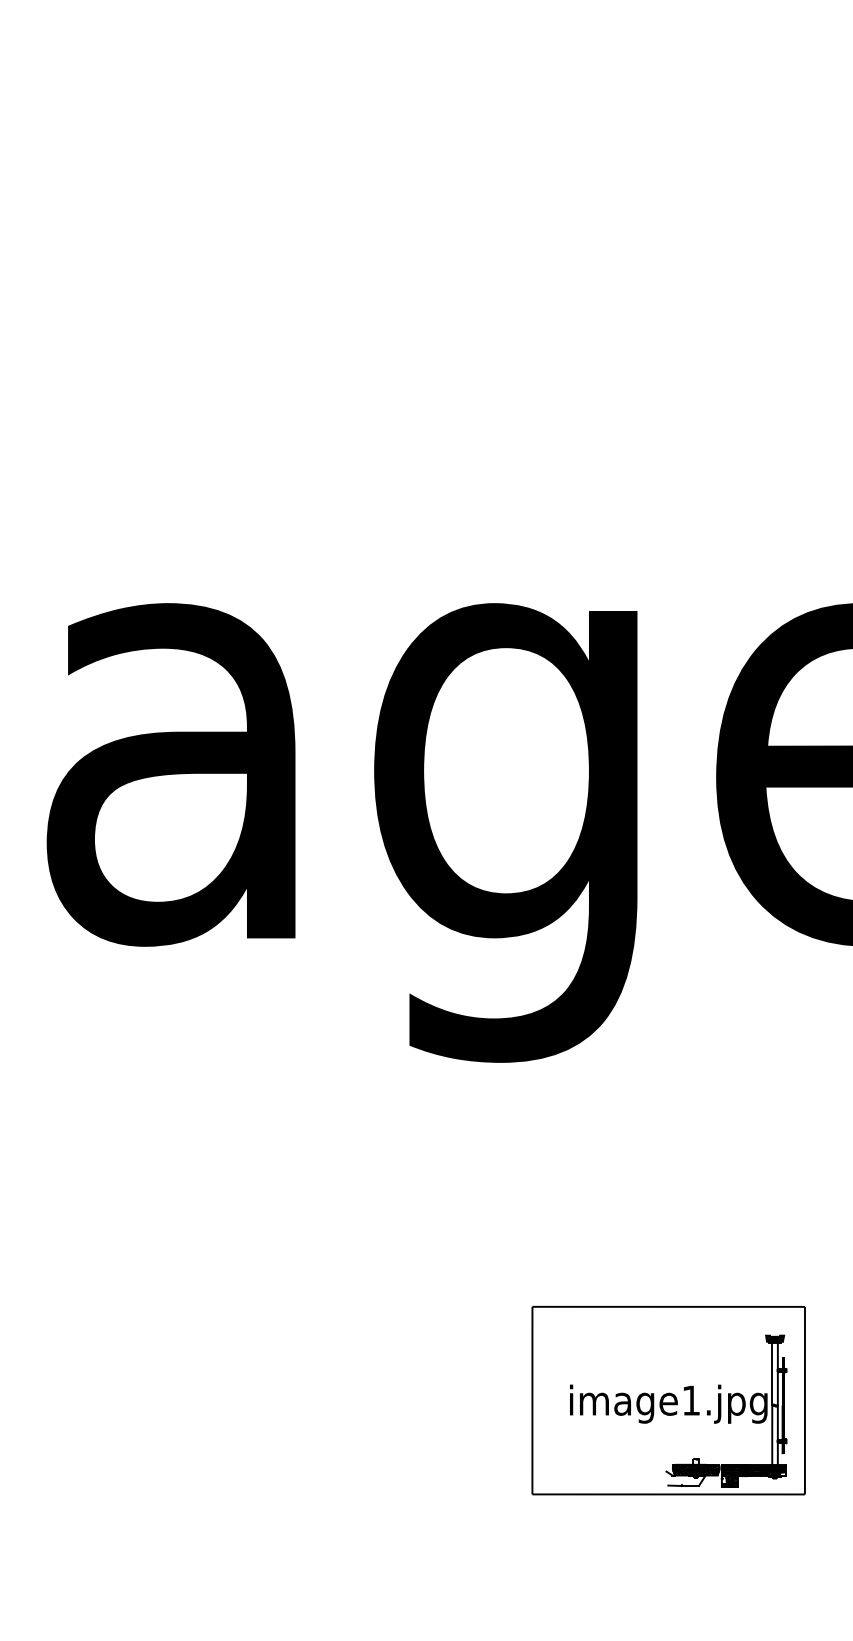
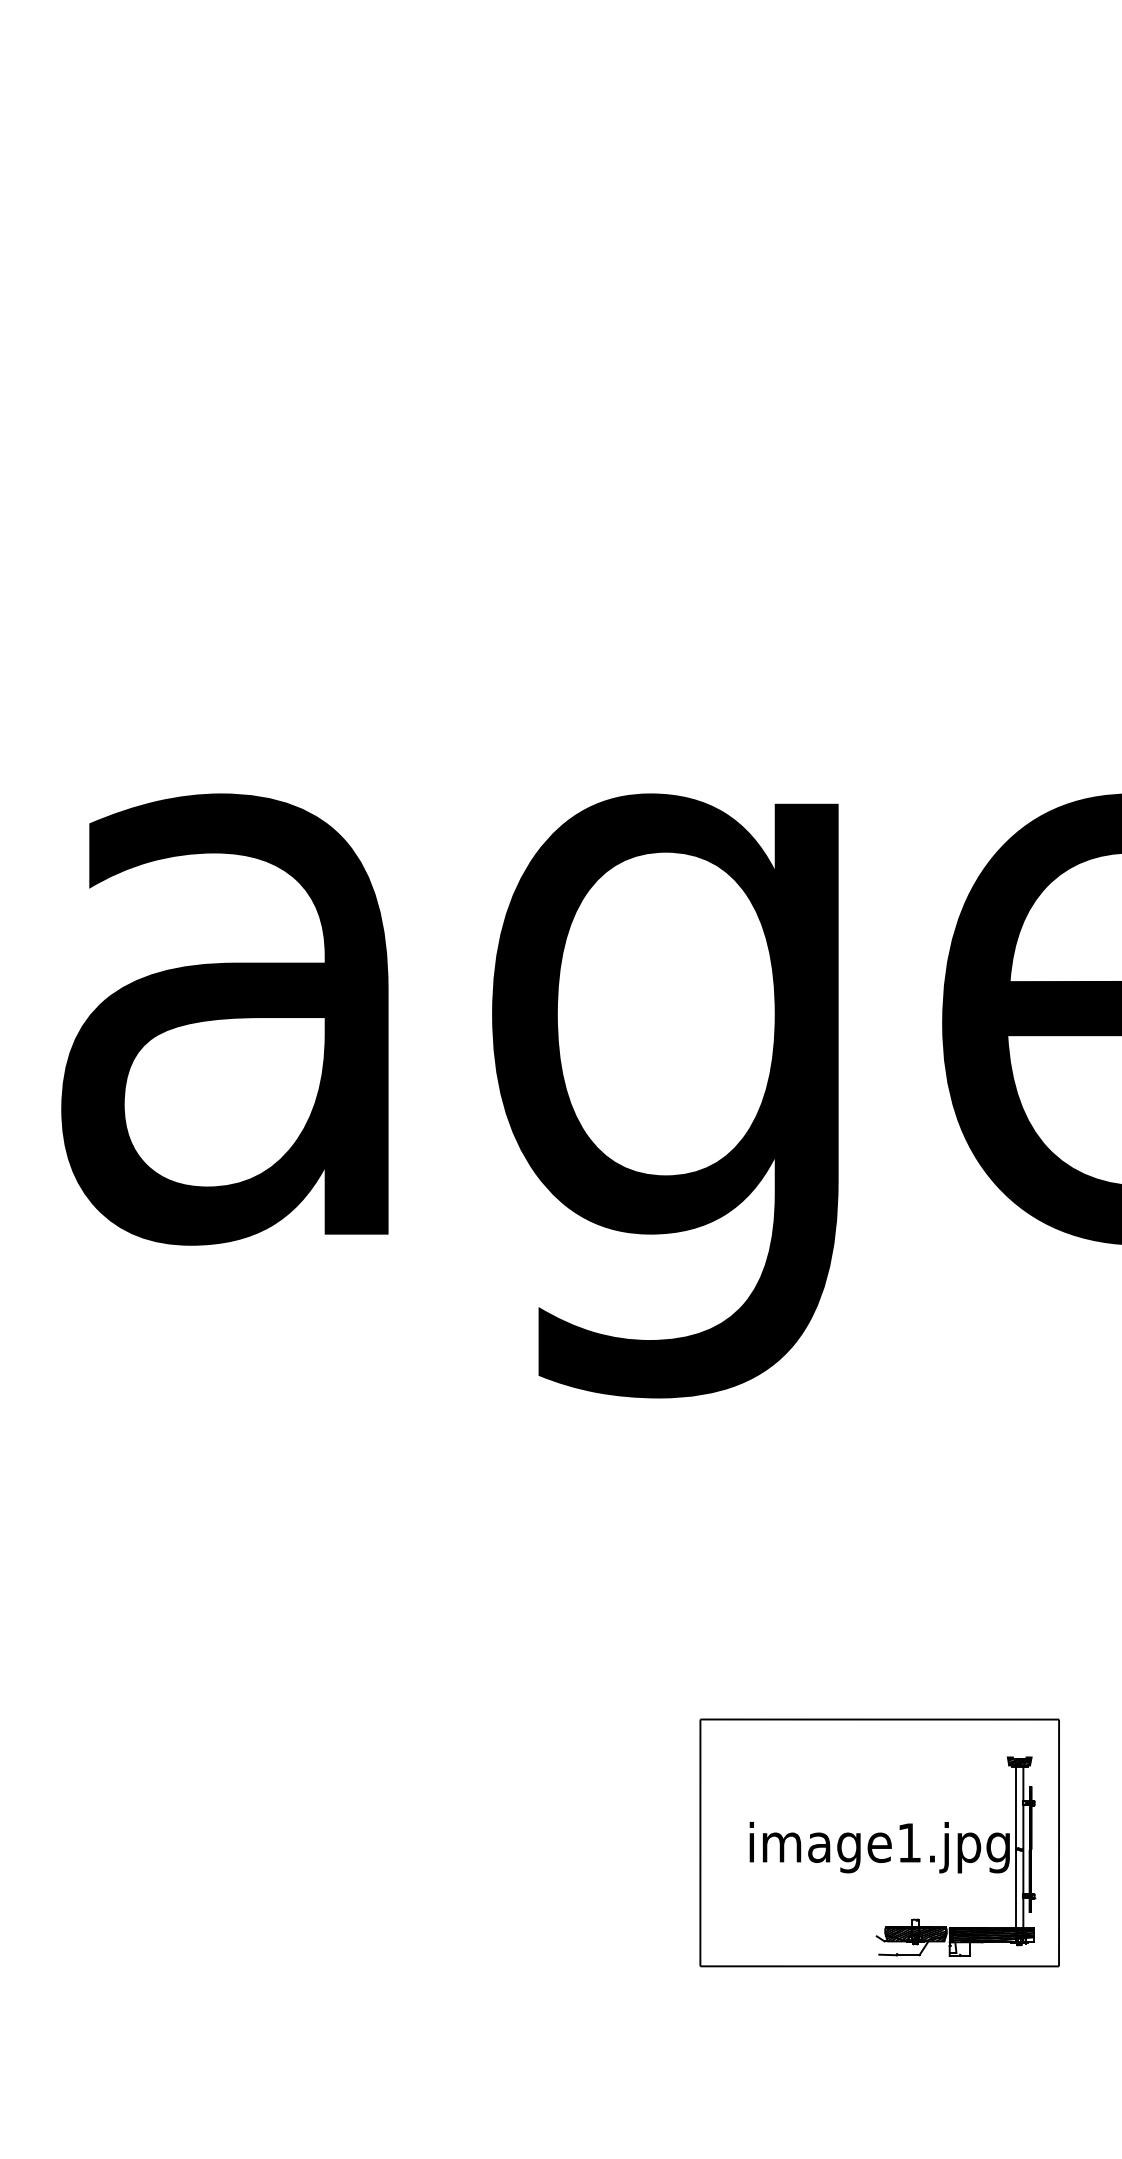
hatch: (729, 1480) -> (959, 1948), removed

